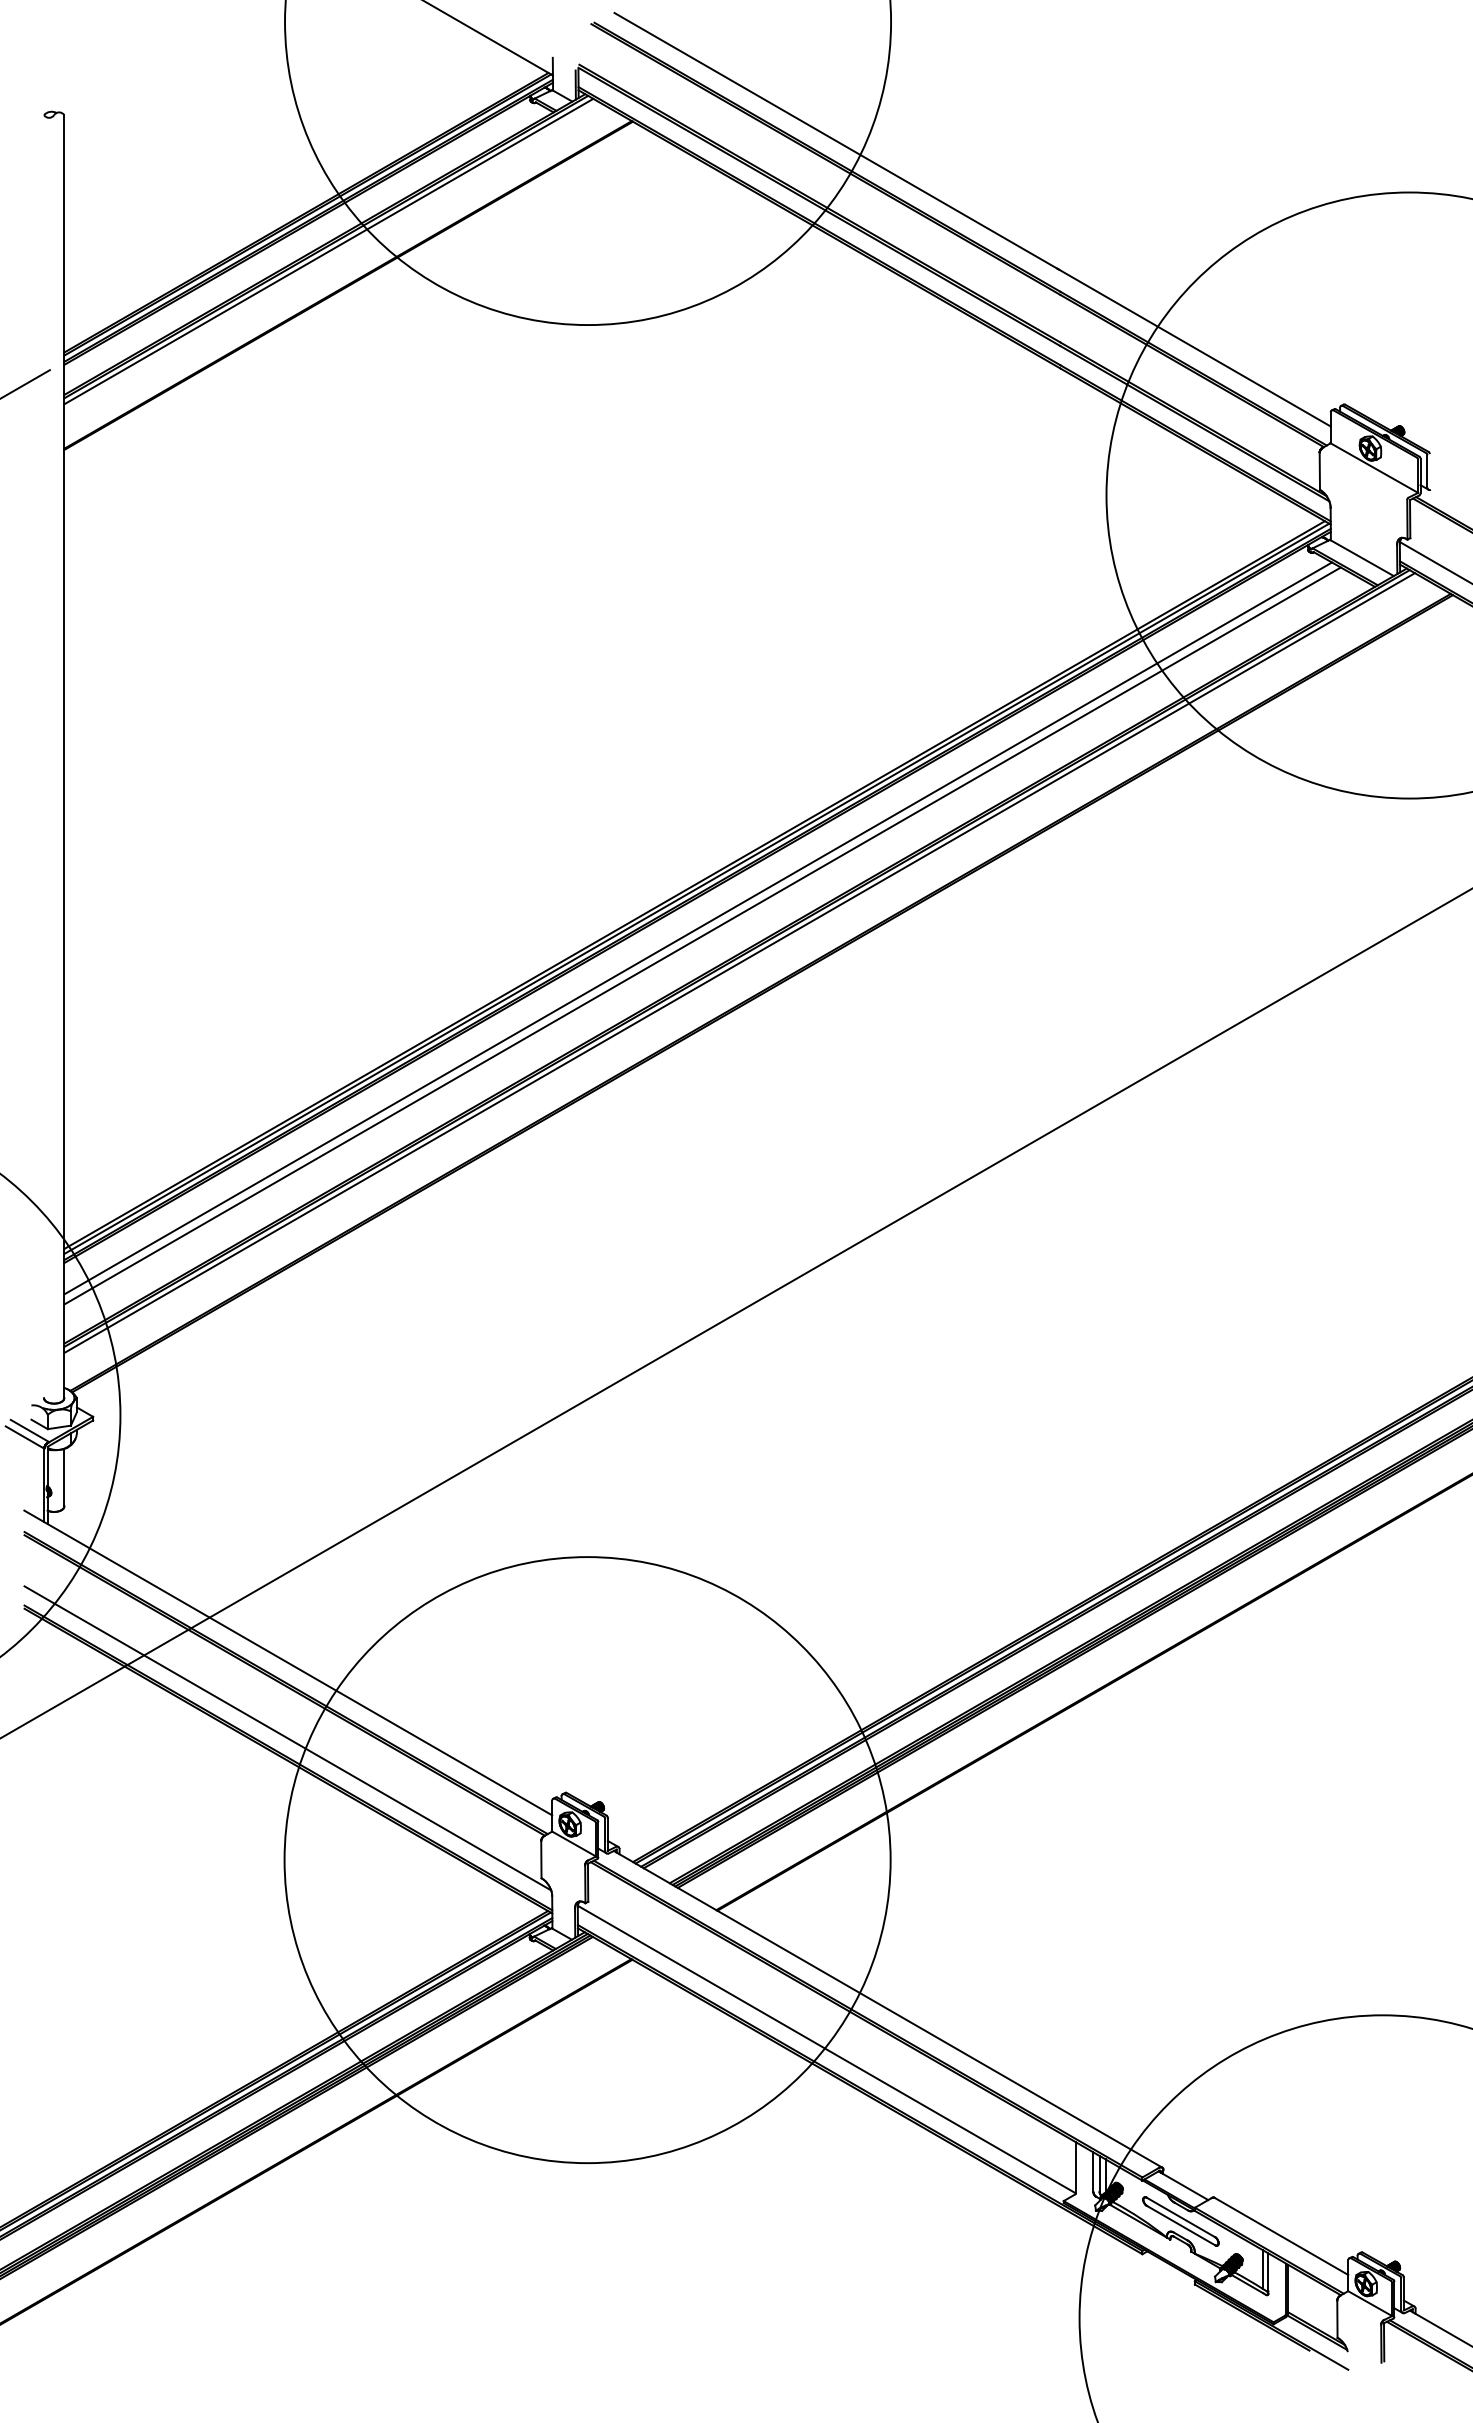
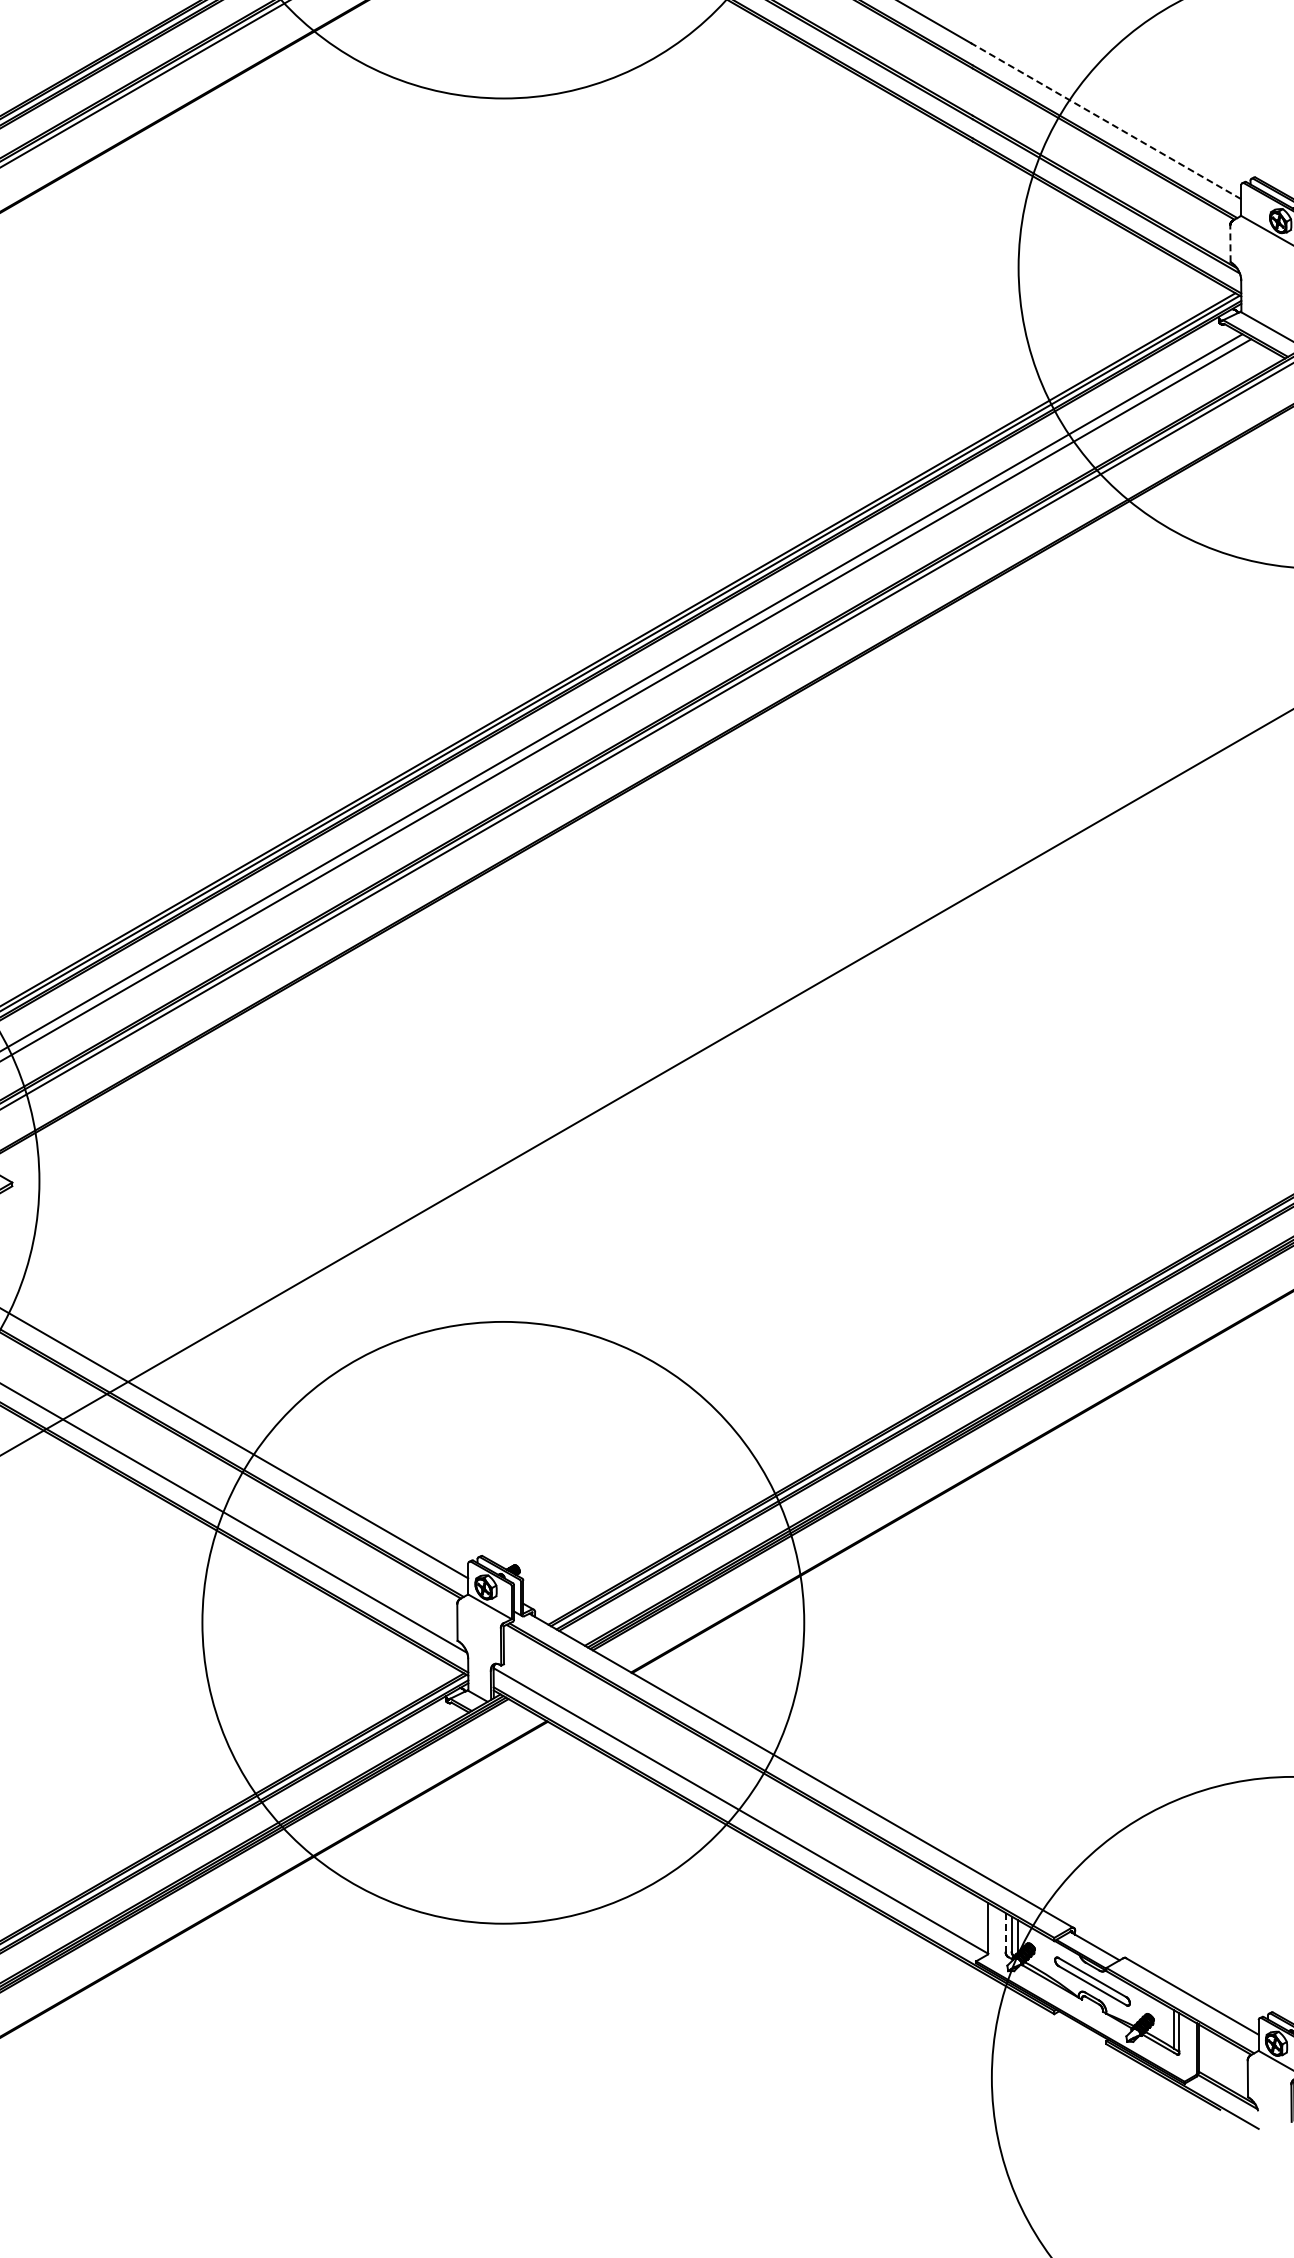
line: (1193, 347) -> (1104, 120), solid -> dashed
line: (1319, 471) -> (1230, 243), solid -> dashed
line: (1093, 2172) -> (1005, 1932), solid -> dashed

